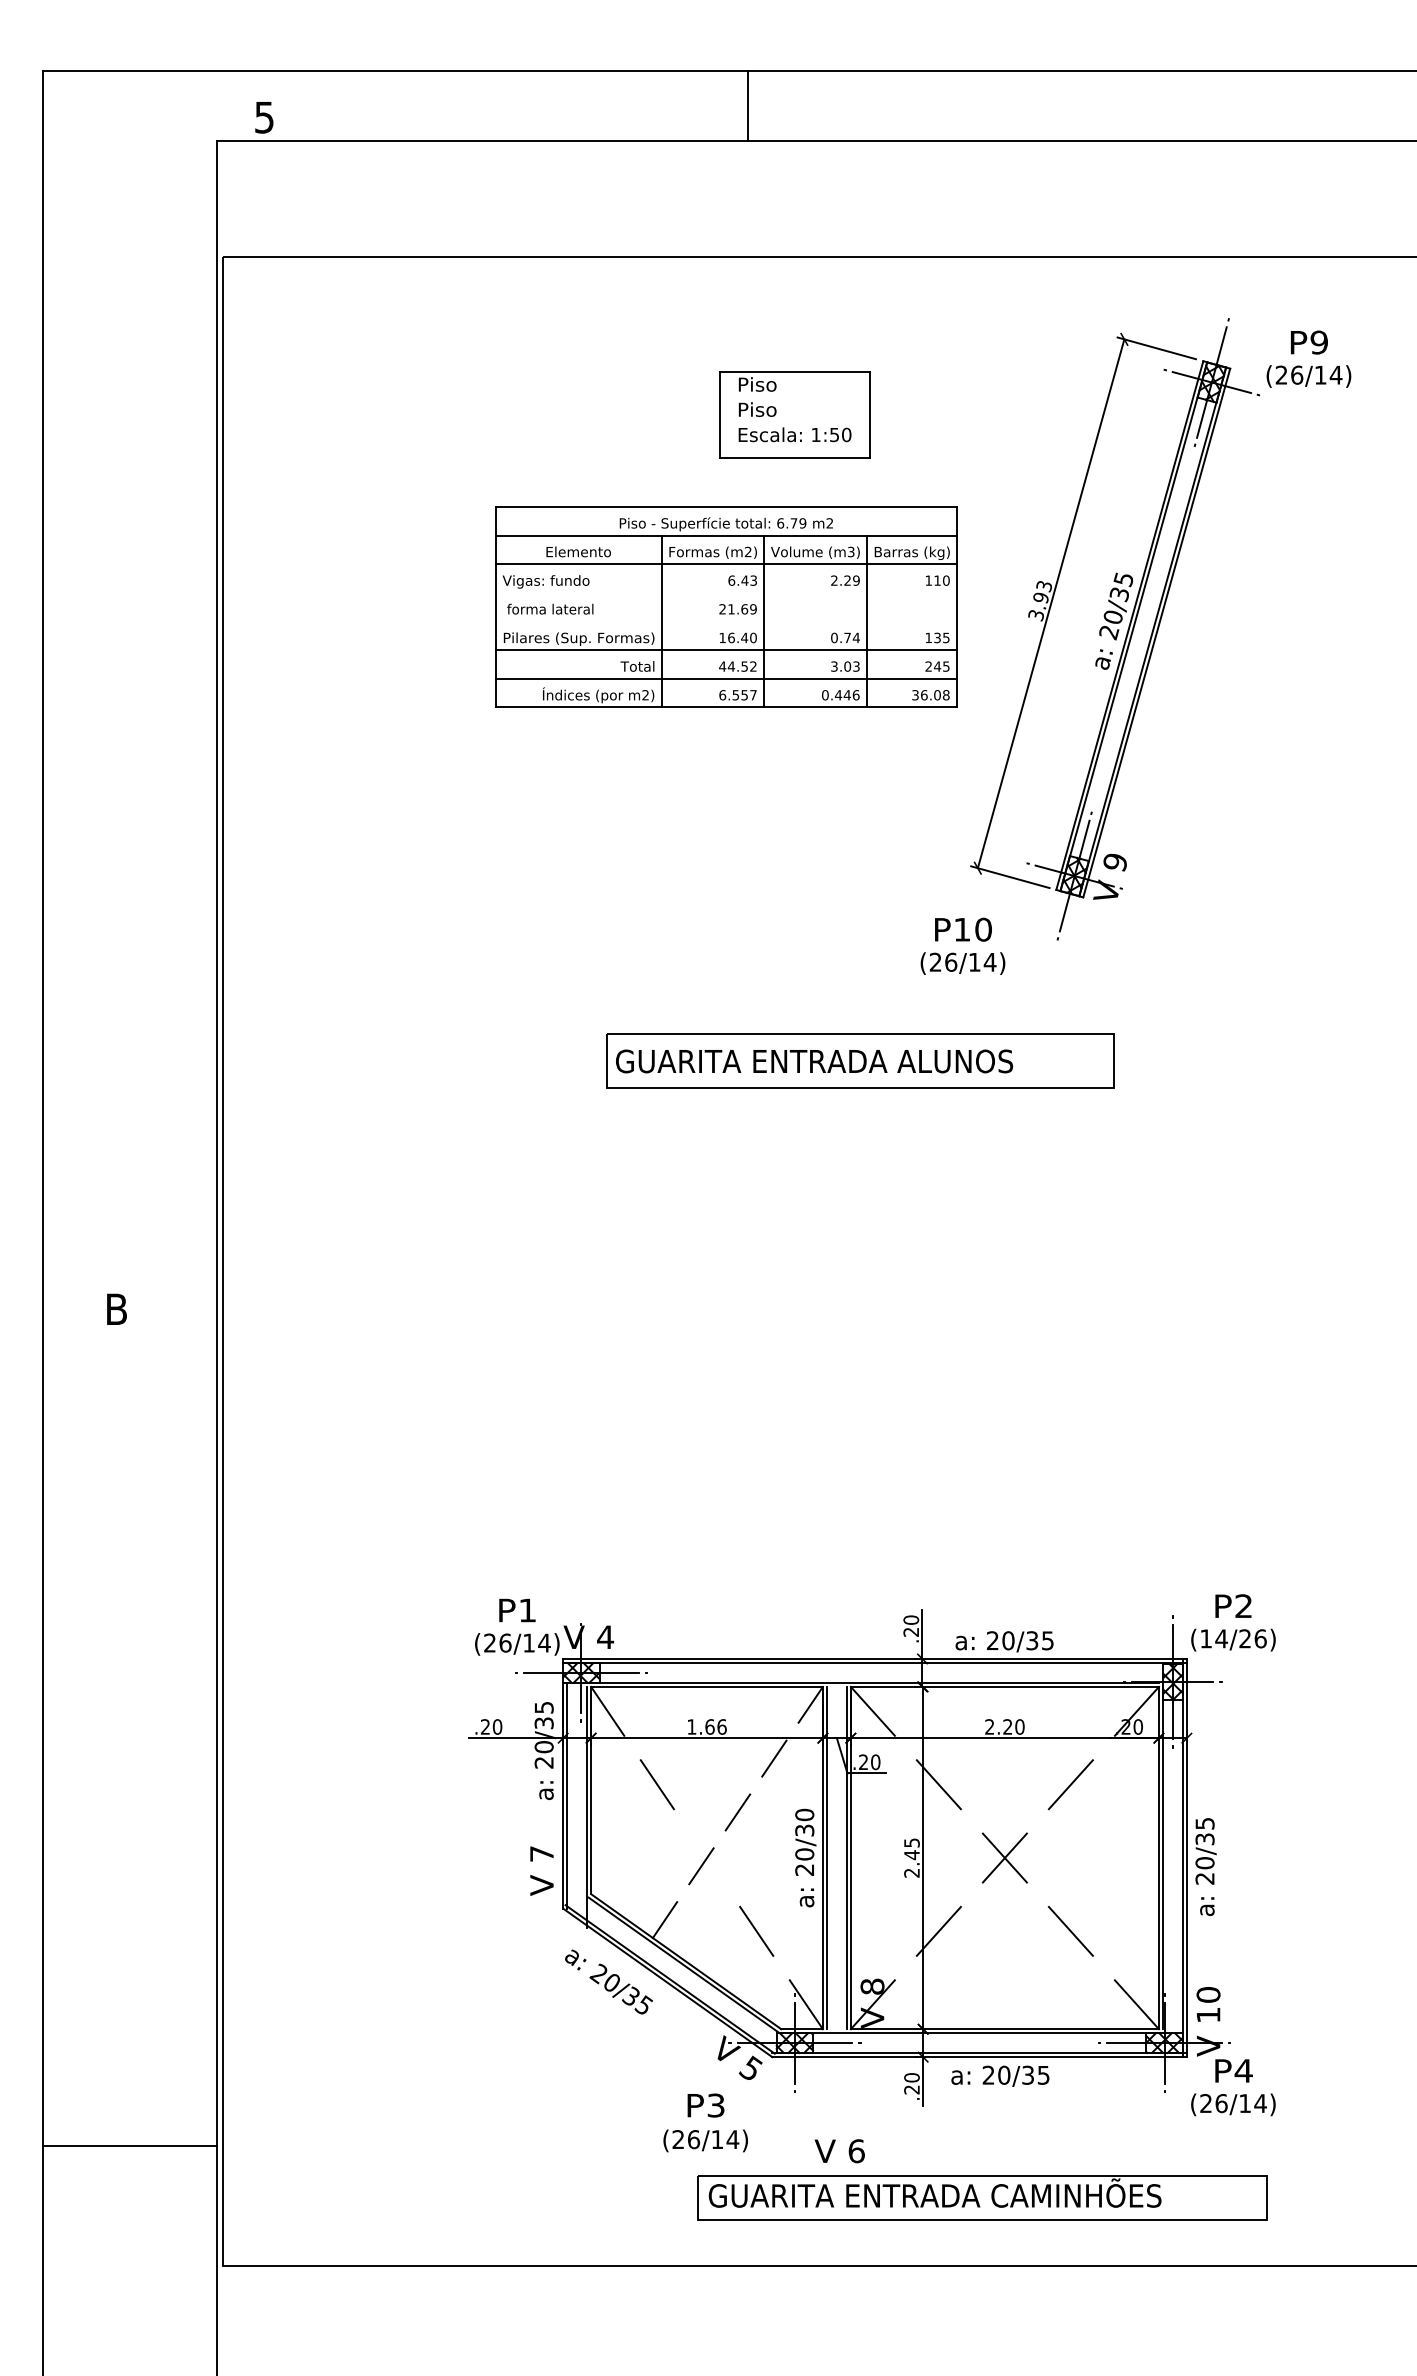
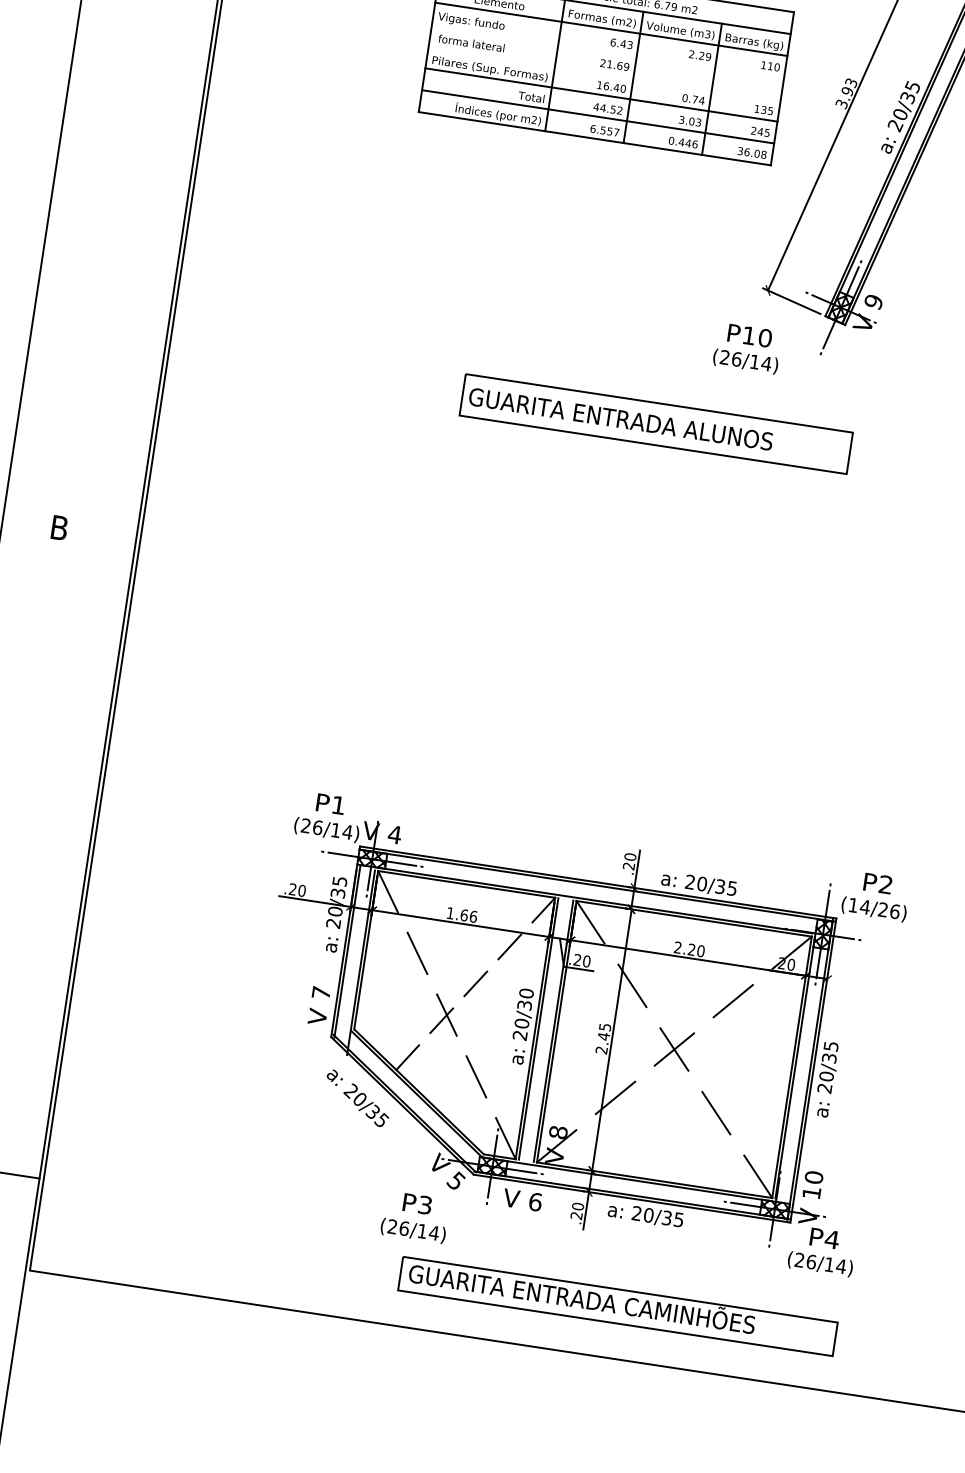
line: (706, 1857) -> (446, 1014), added
text: (839, 2151) -> (522, 1200), moved

